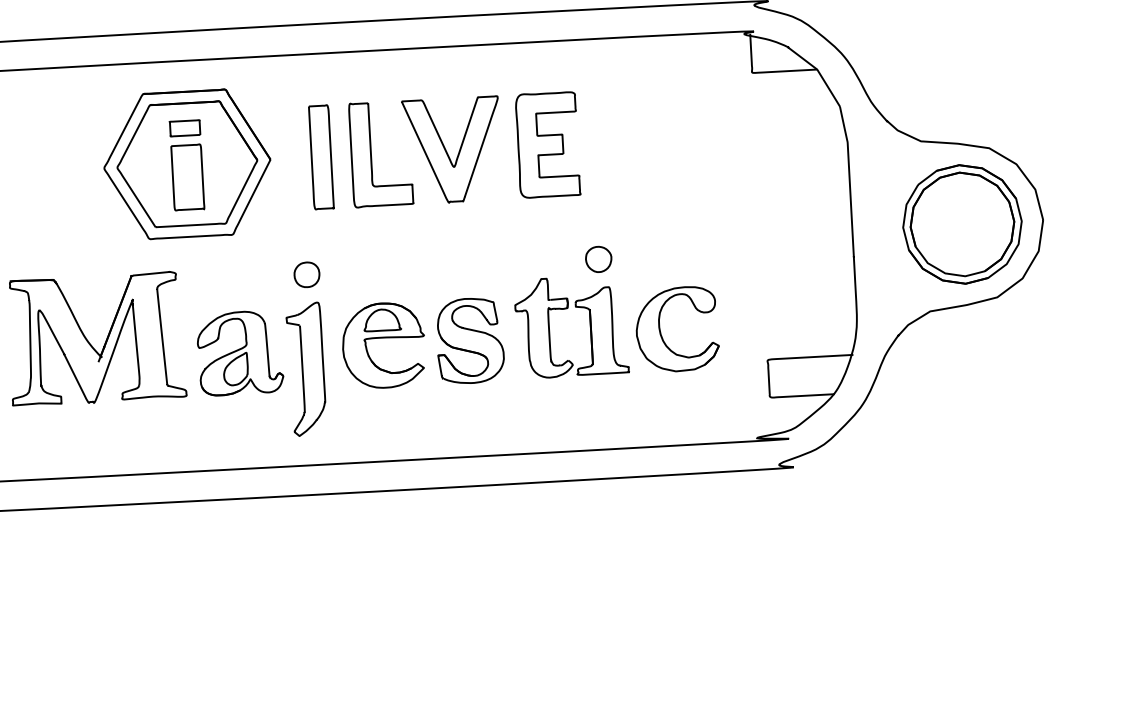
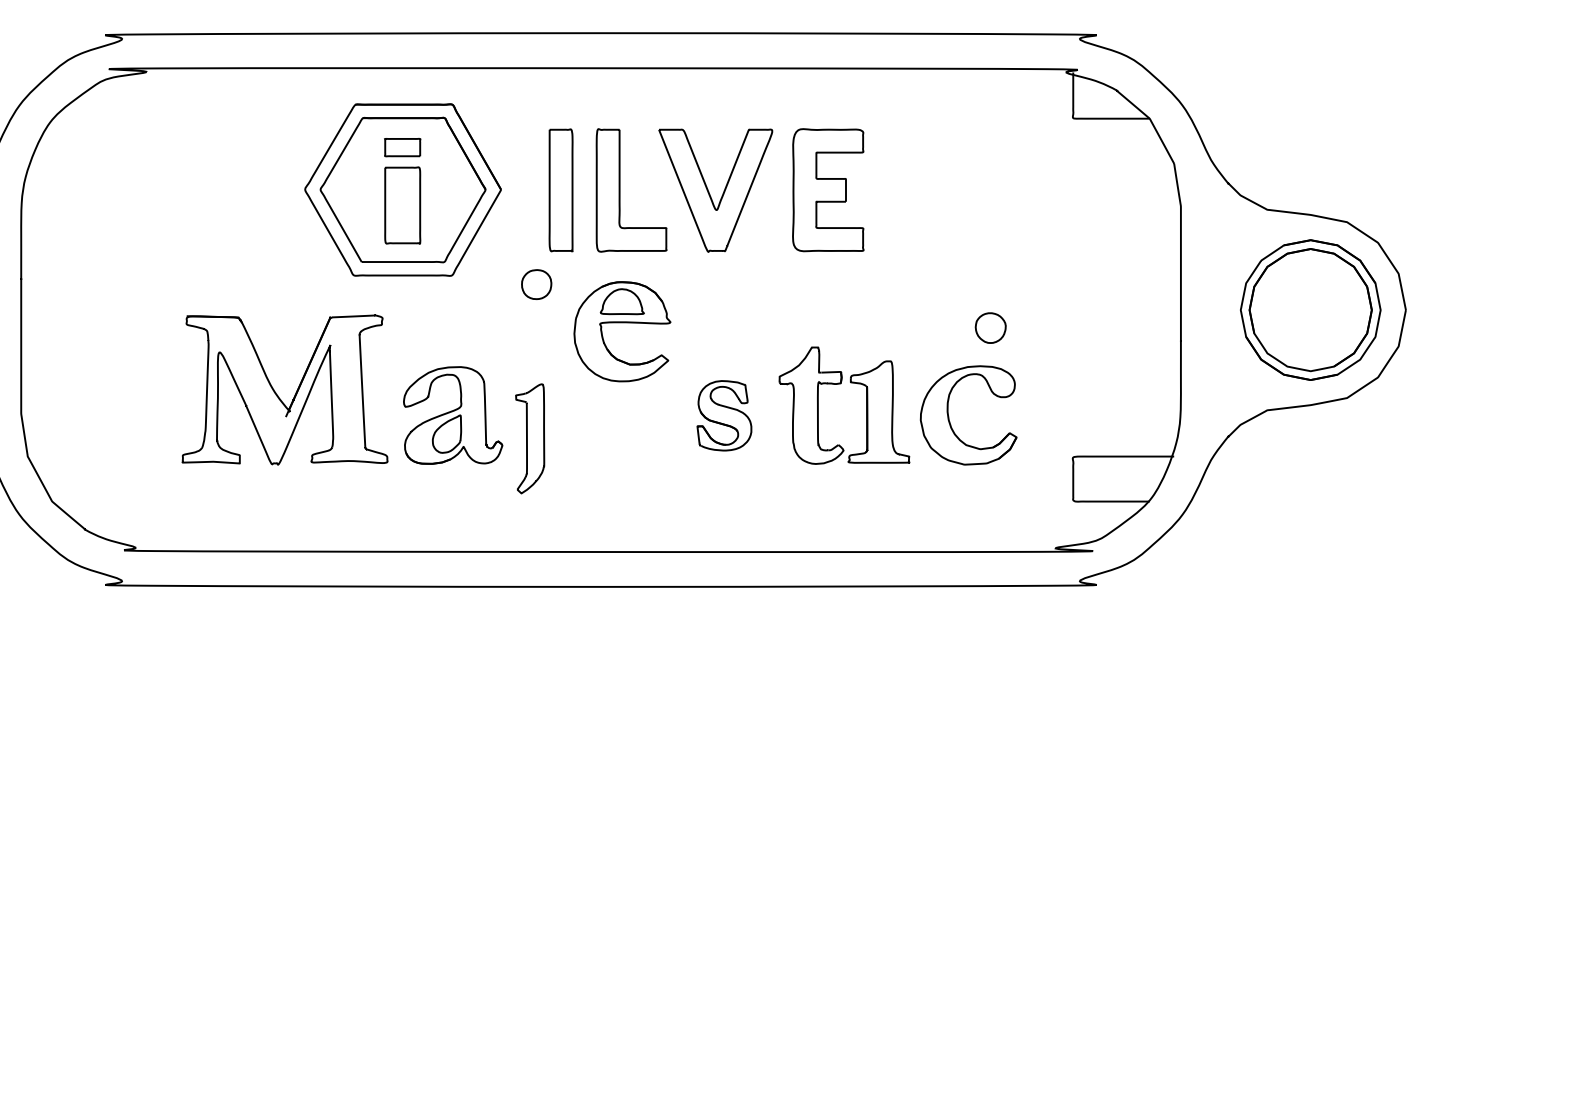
part: (598, 258) -> (990, 327), moved
part: (306, 274) -> (536, 284), moved
part: (383, 338) -> (622, 323), moved
part: (470, 340) -> (724, 415), size x0.7
part: (306, 369) -> (530, 438), size x0.7

